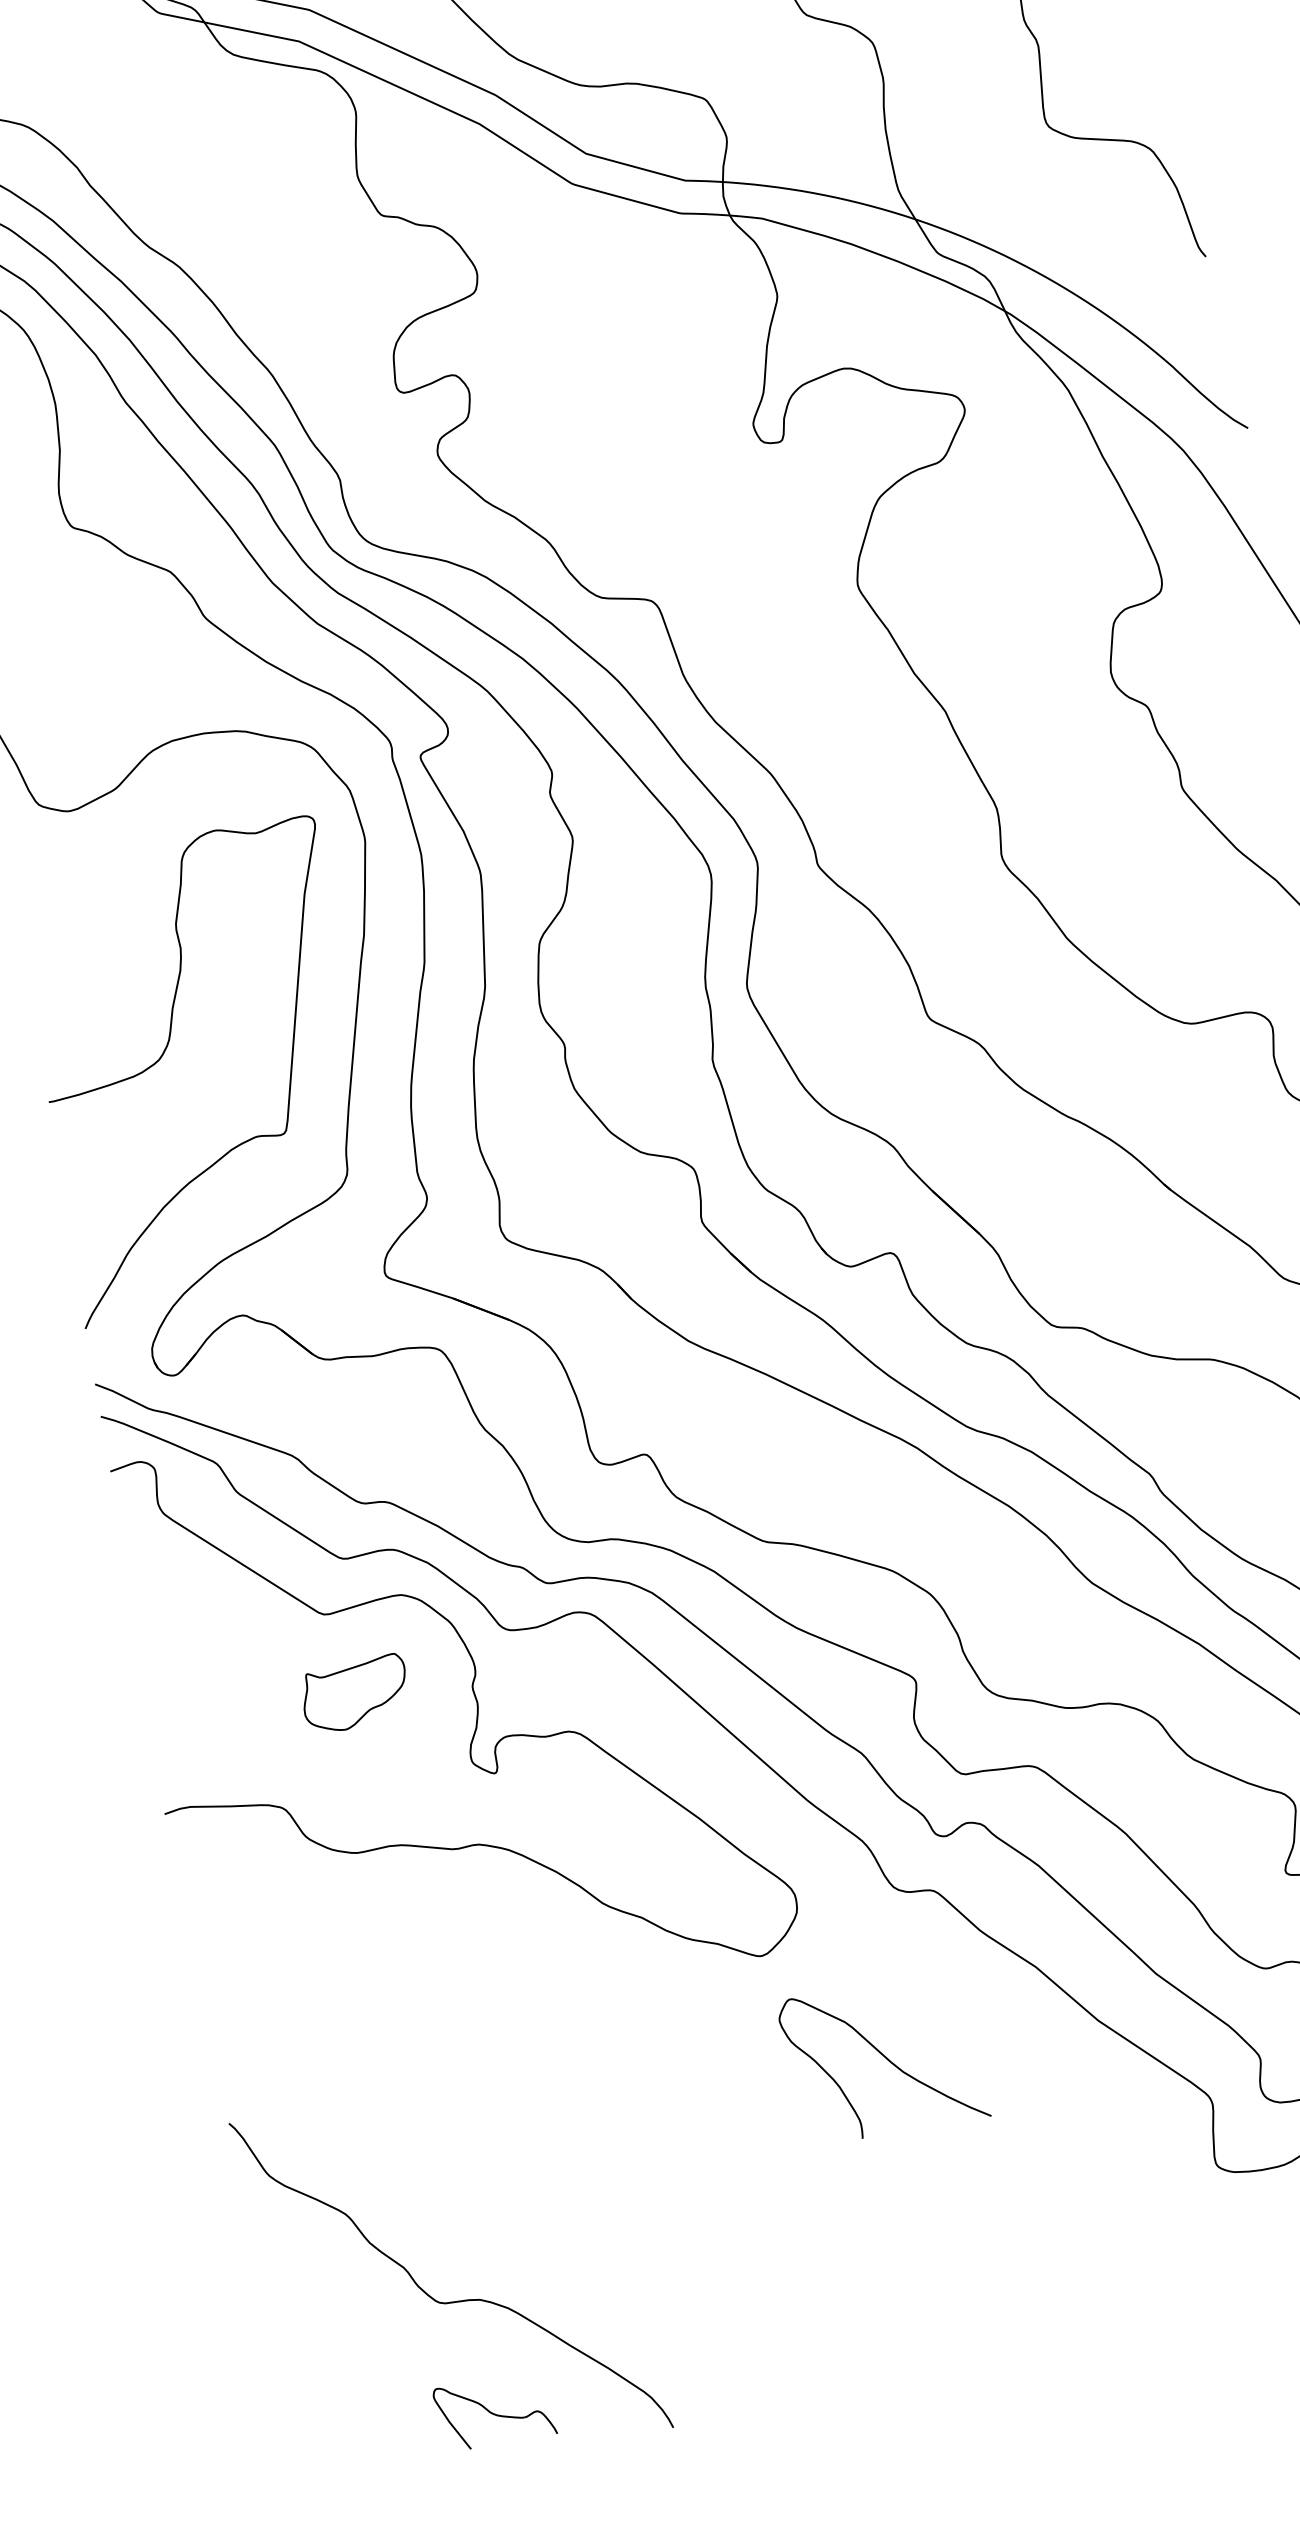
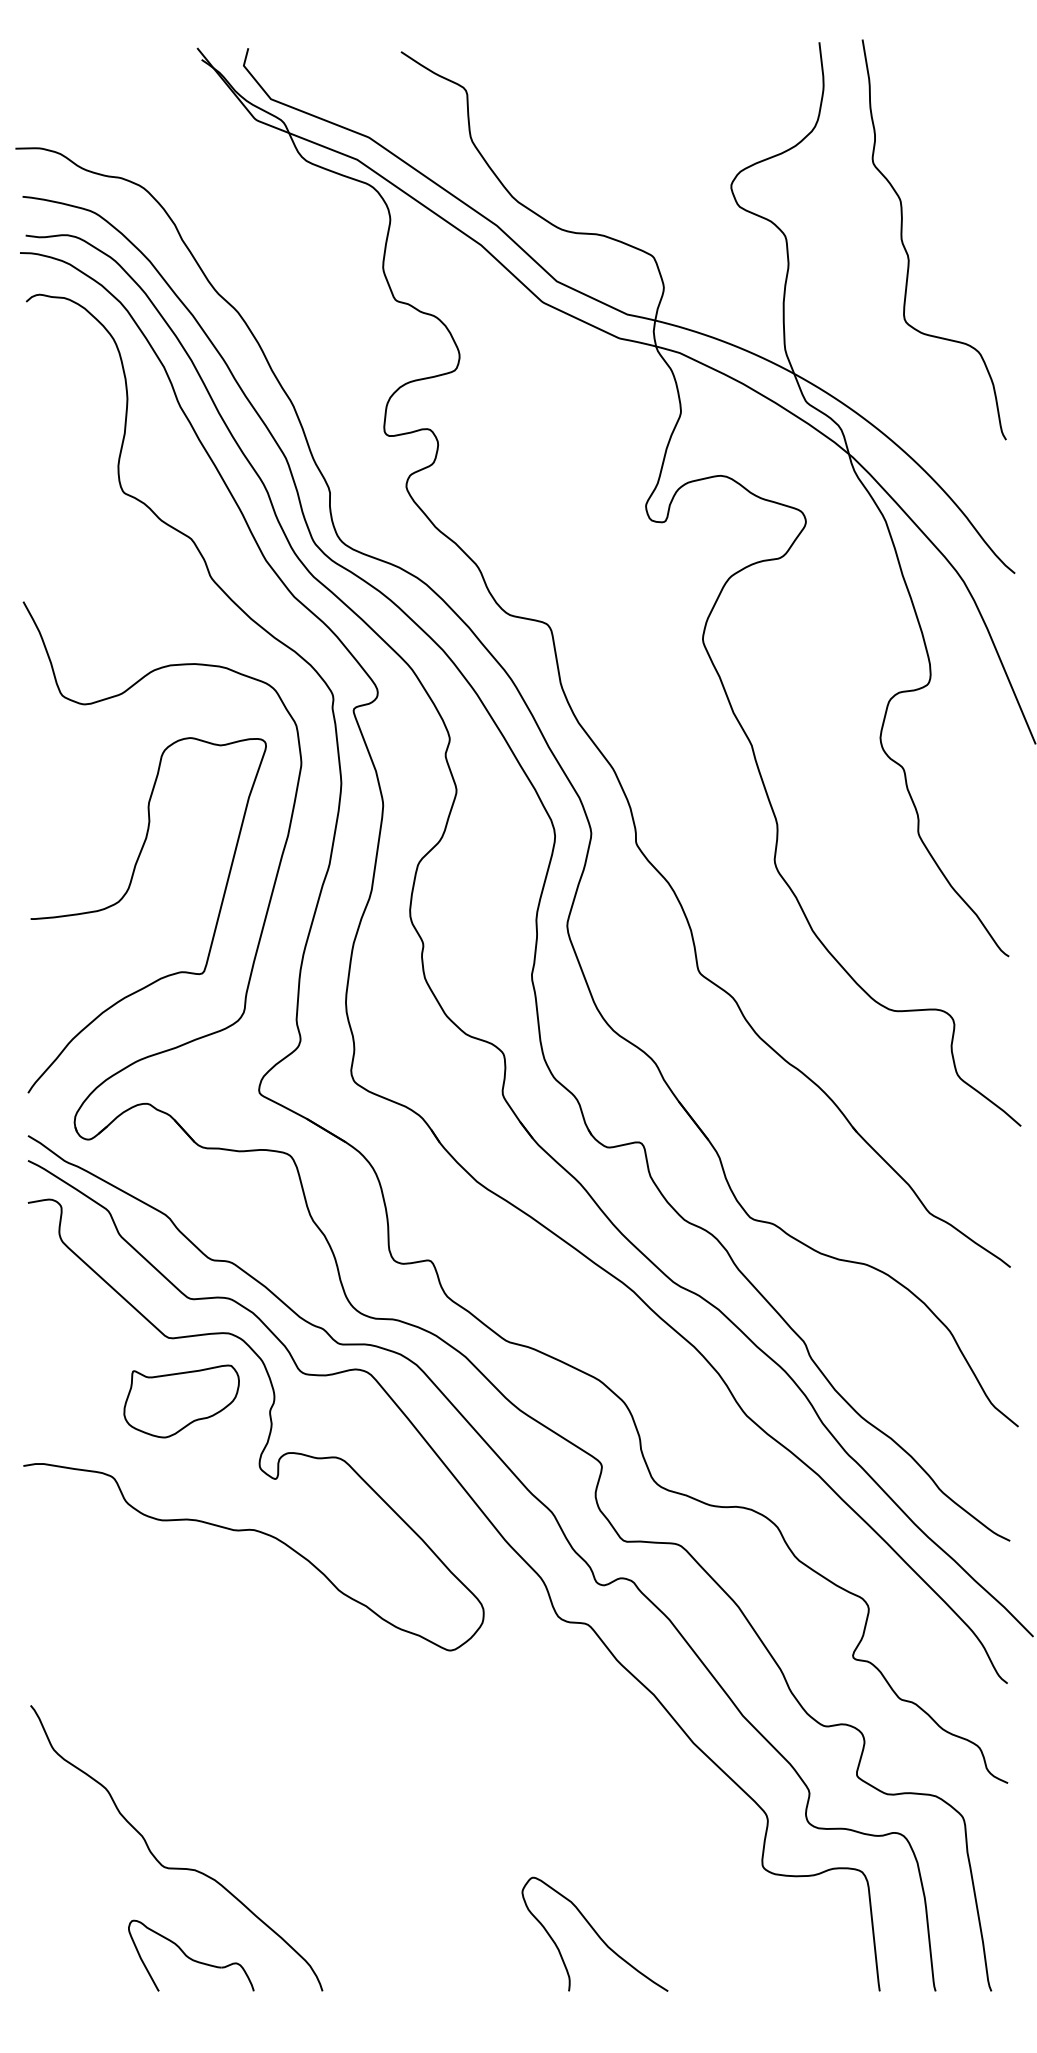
part: (355, 1694) -> (181, 1401), size x1.43
curve: (882, 2056) -> (594, 1932), moved
part: (495, 2411) -> (191, 1955), size x1.43

